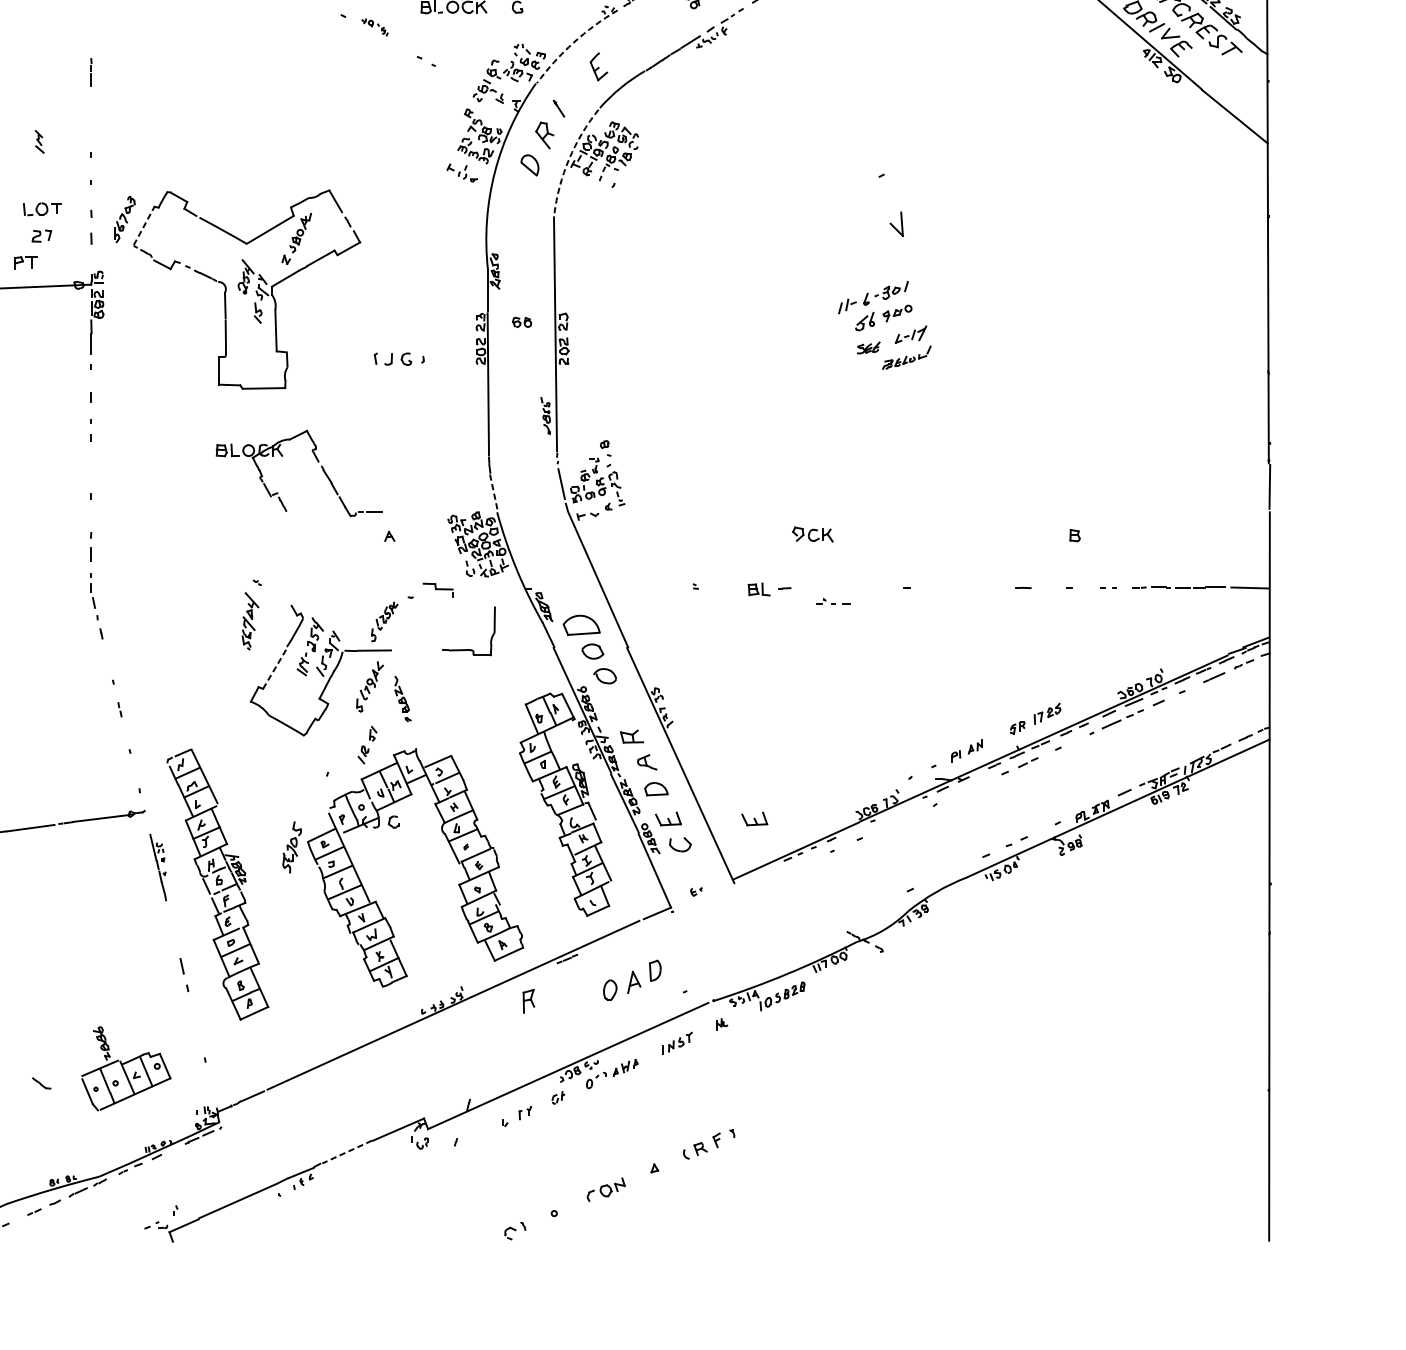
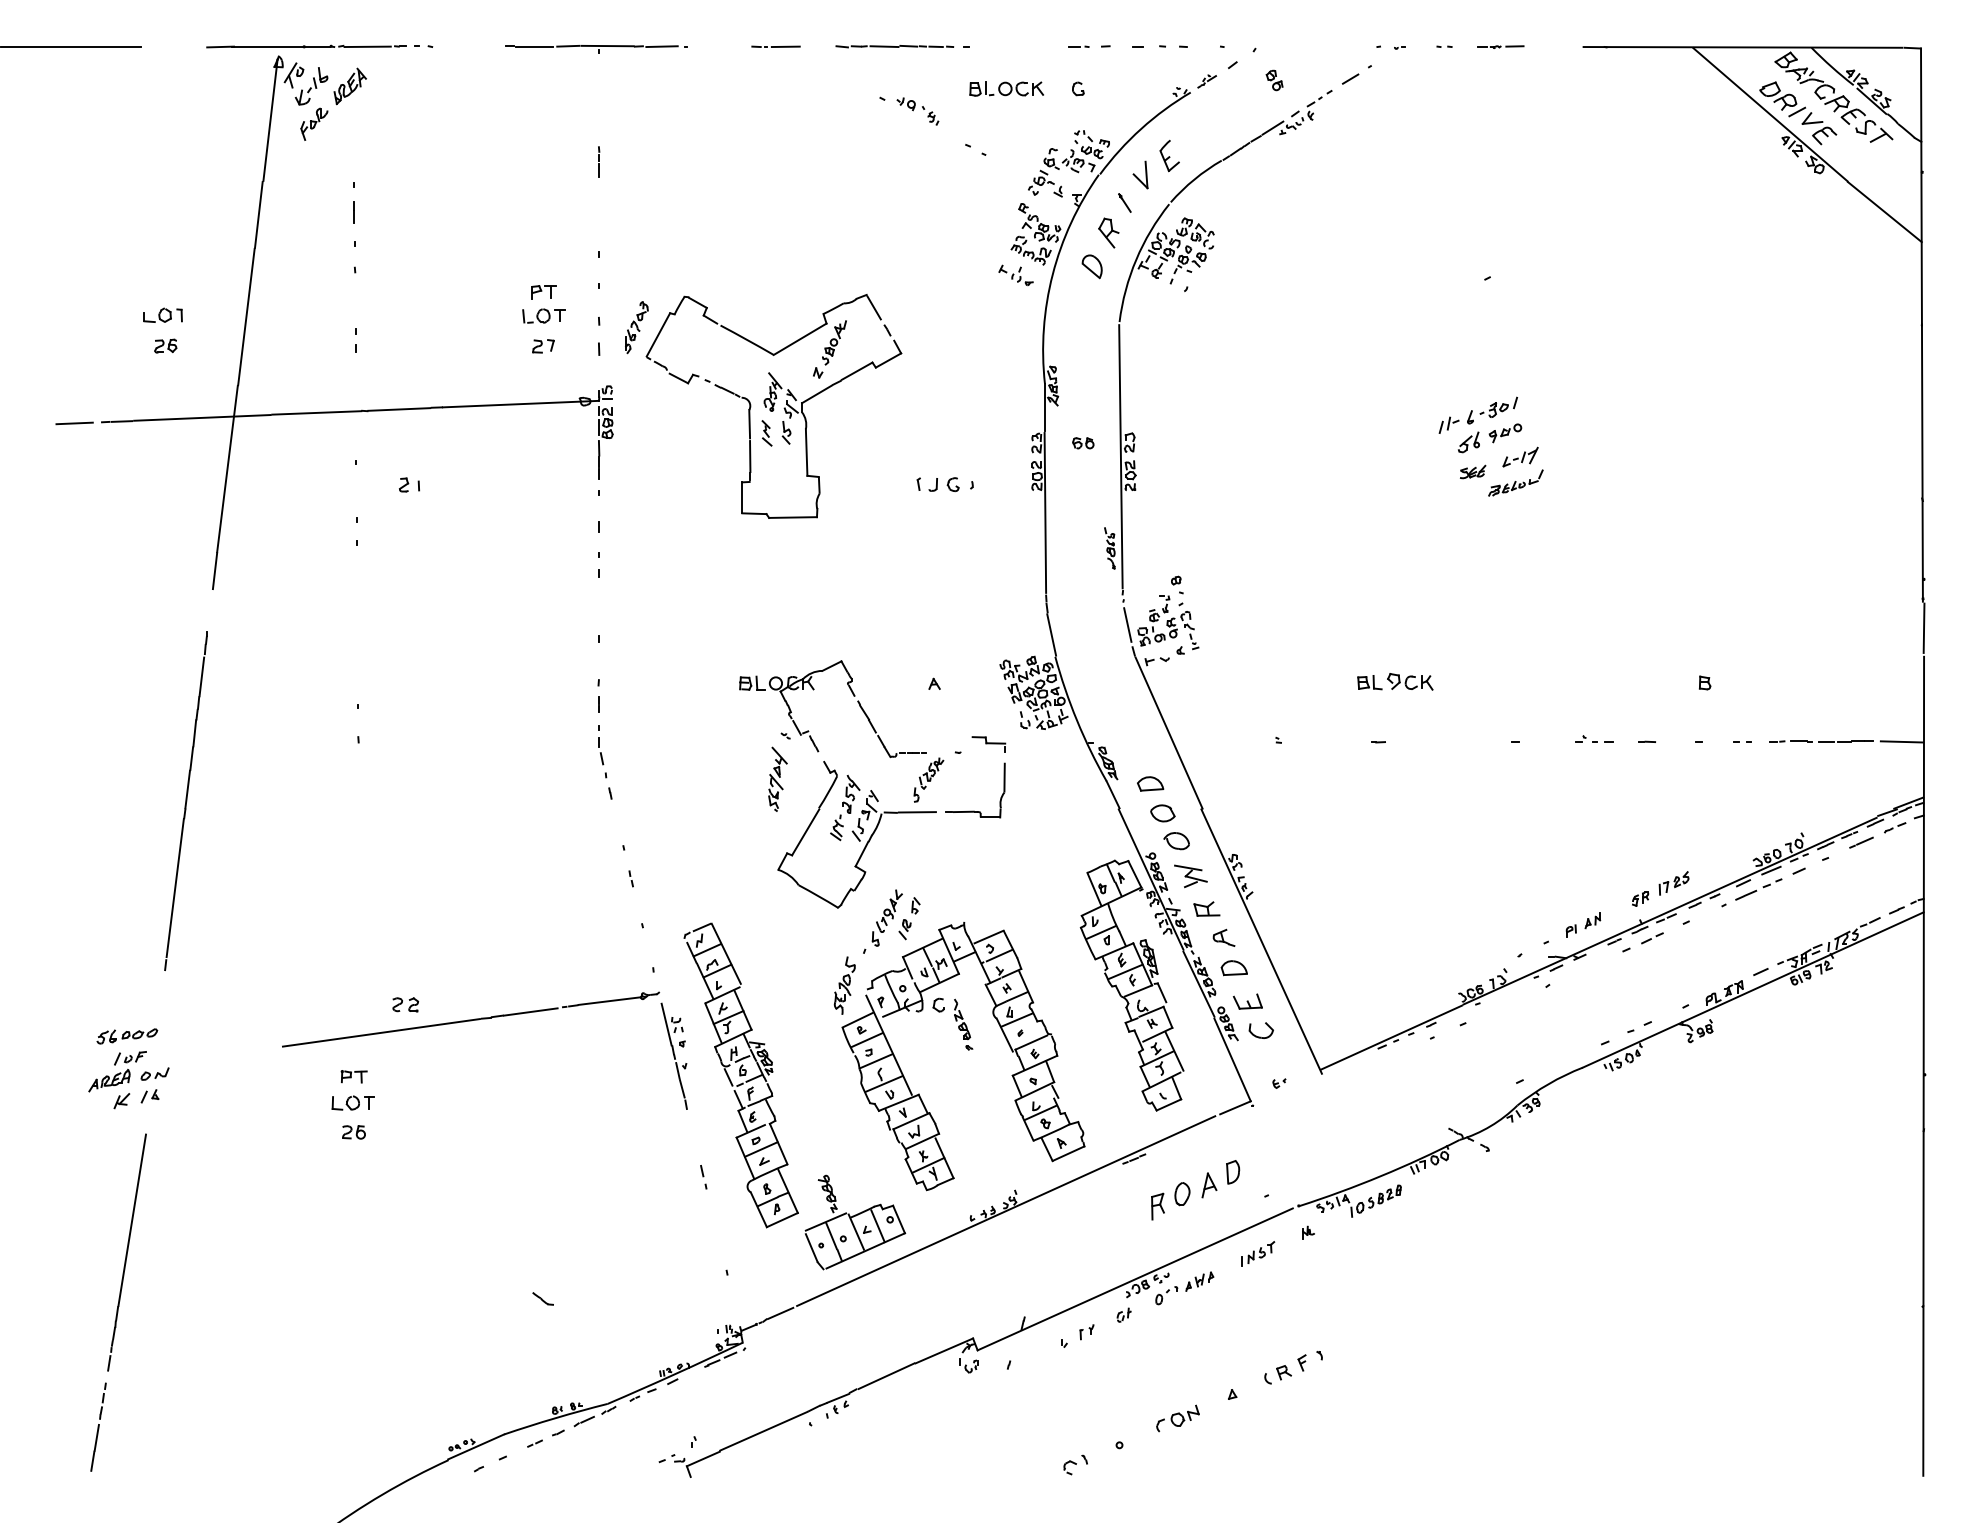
part: (374, 27) -> (917, 111), size x1.43
arc: (573, 42) -> (1141, 128), dashed -> solid
part: (39, 142) -> (766, 433), moved
arc: (569, 158) -> (1136, 259), dashed -> solid
part: (896, 223) -> (1140, 174), moved
line: (144, 225) -> (658, 334), dashed -> solid
part: (25, 262) -> (543, 292), moved
part: (317, 462) -> (853, 696), moved
line: (493, 493) -> (1051, 635), dashed -> solid
part: (758, 589) -> (1369, 682), moved
part: (833, 600) -> (1594, 738), moved
part: (581, 624) -> (1150, 783), size x0.62
part: (467, 648) -> (974, 810), moved
line: (274, 668) -> (805, 832), dashed -> solid
part: (369, 686) -> (886, 917), moved
part: (403, 698) -> (963, 1024), moved
part: (617, 707) -> (1190, 876), added
part: (754, 818) -> (1344, 1001), removed
part: (291, 847) -> (844, 985), moved
part: (157, 866) -> (673, 1055), size x1.43
part: (184, 975) -> (703, 1177), size x0.62
part: (528, 1001) -> (1157, 1206), moved
part: (126, 1068) -> (855, 1222), moved
line: (347, 1152) -> (886, 1376), dashed -> solid

